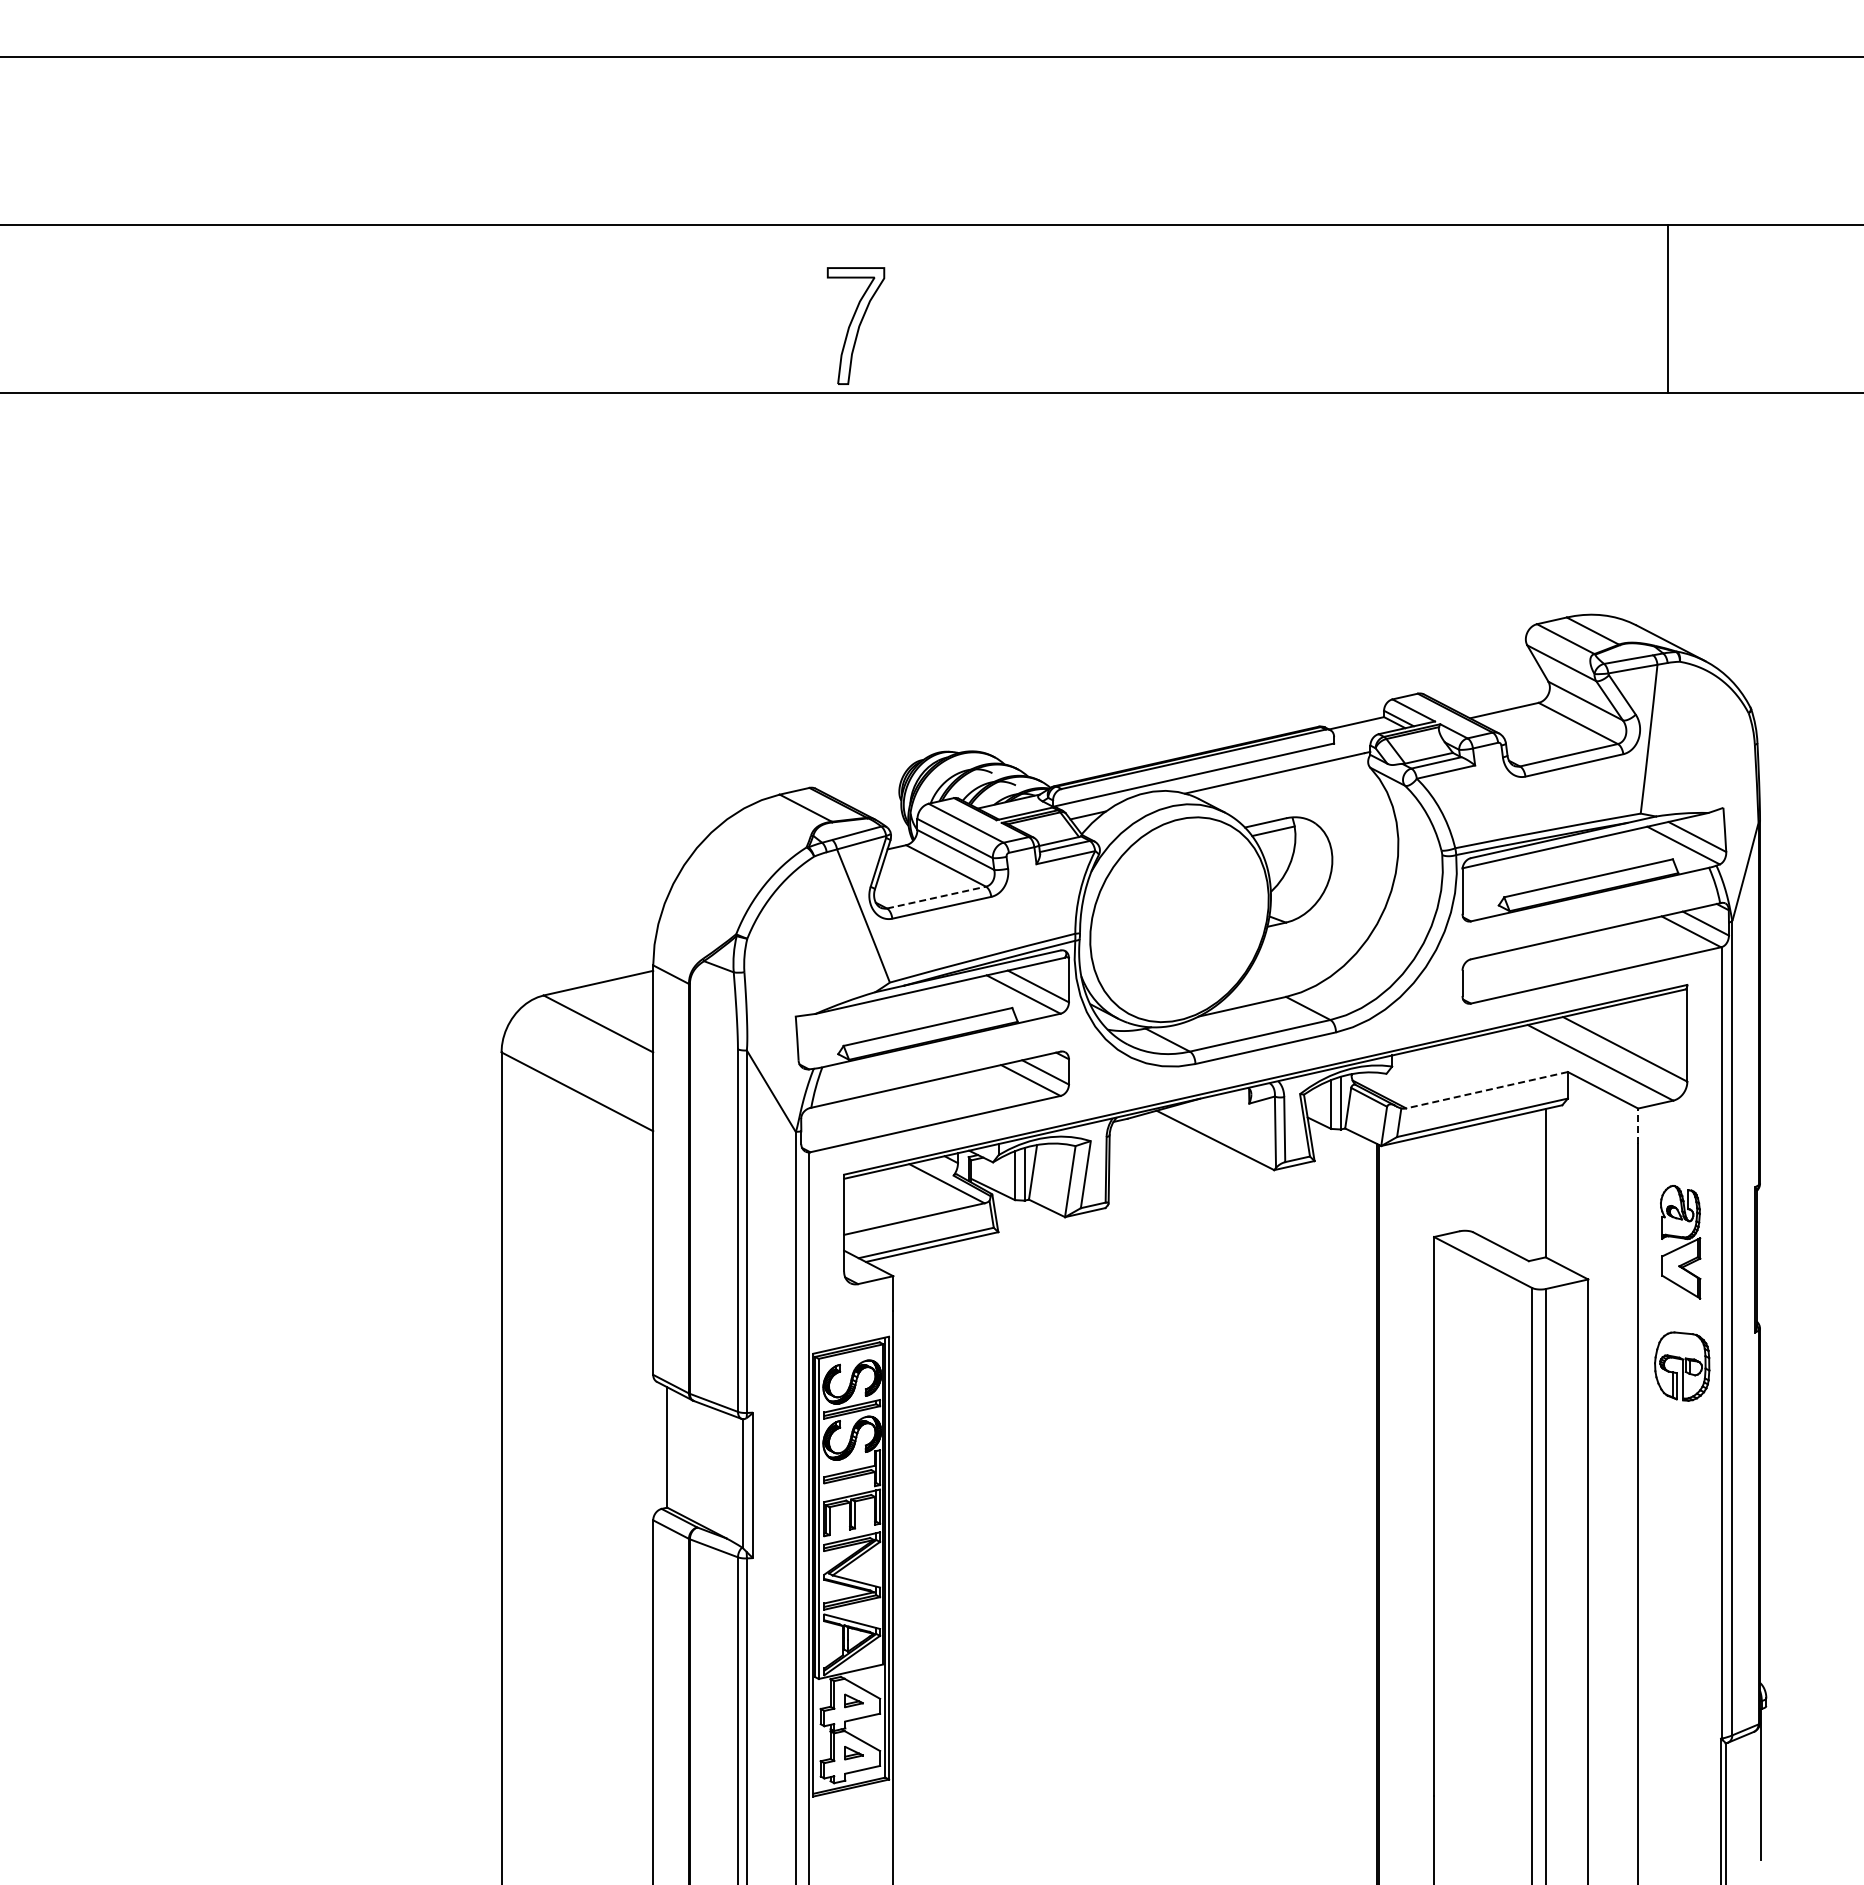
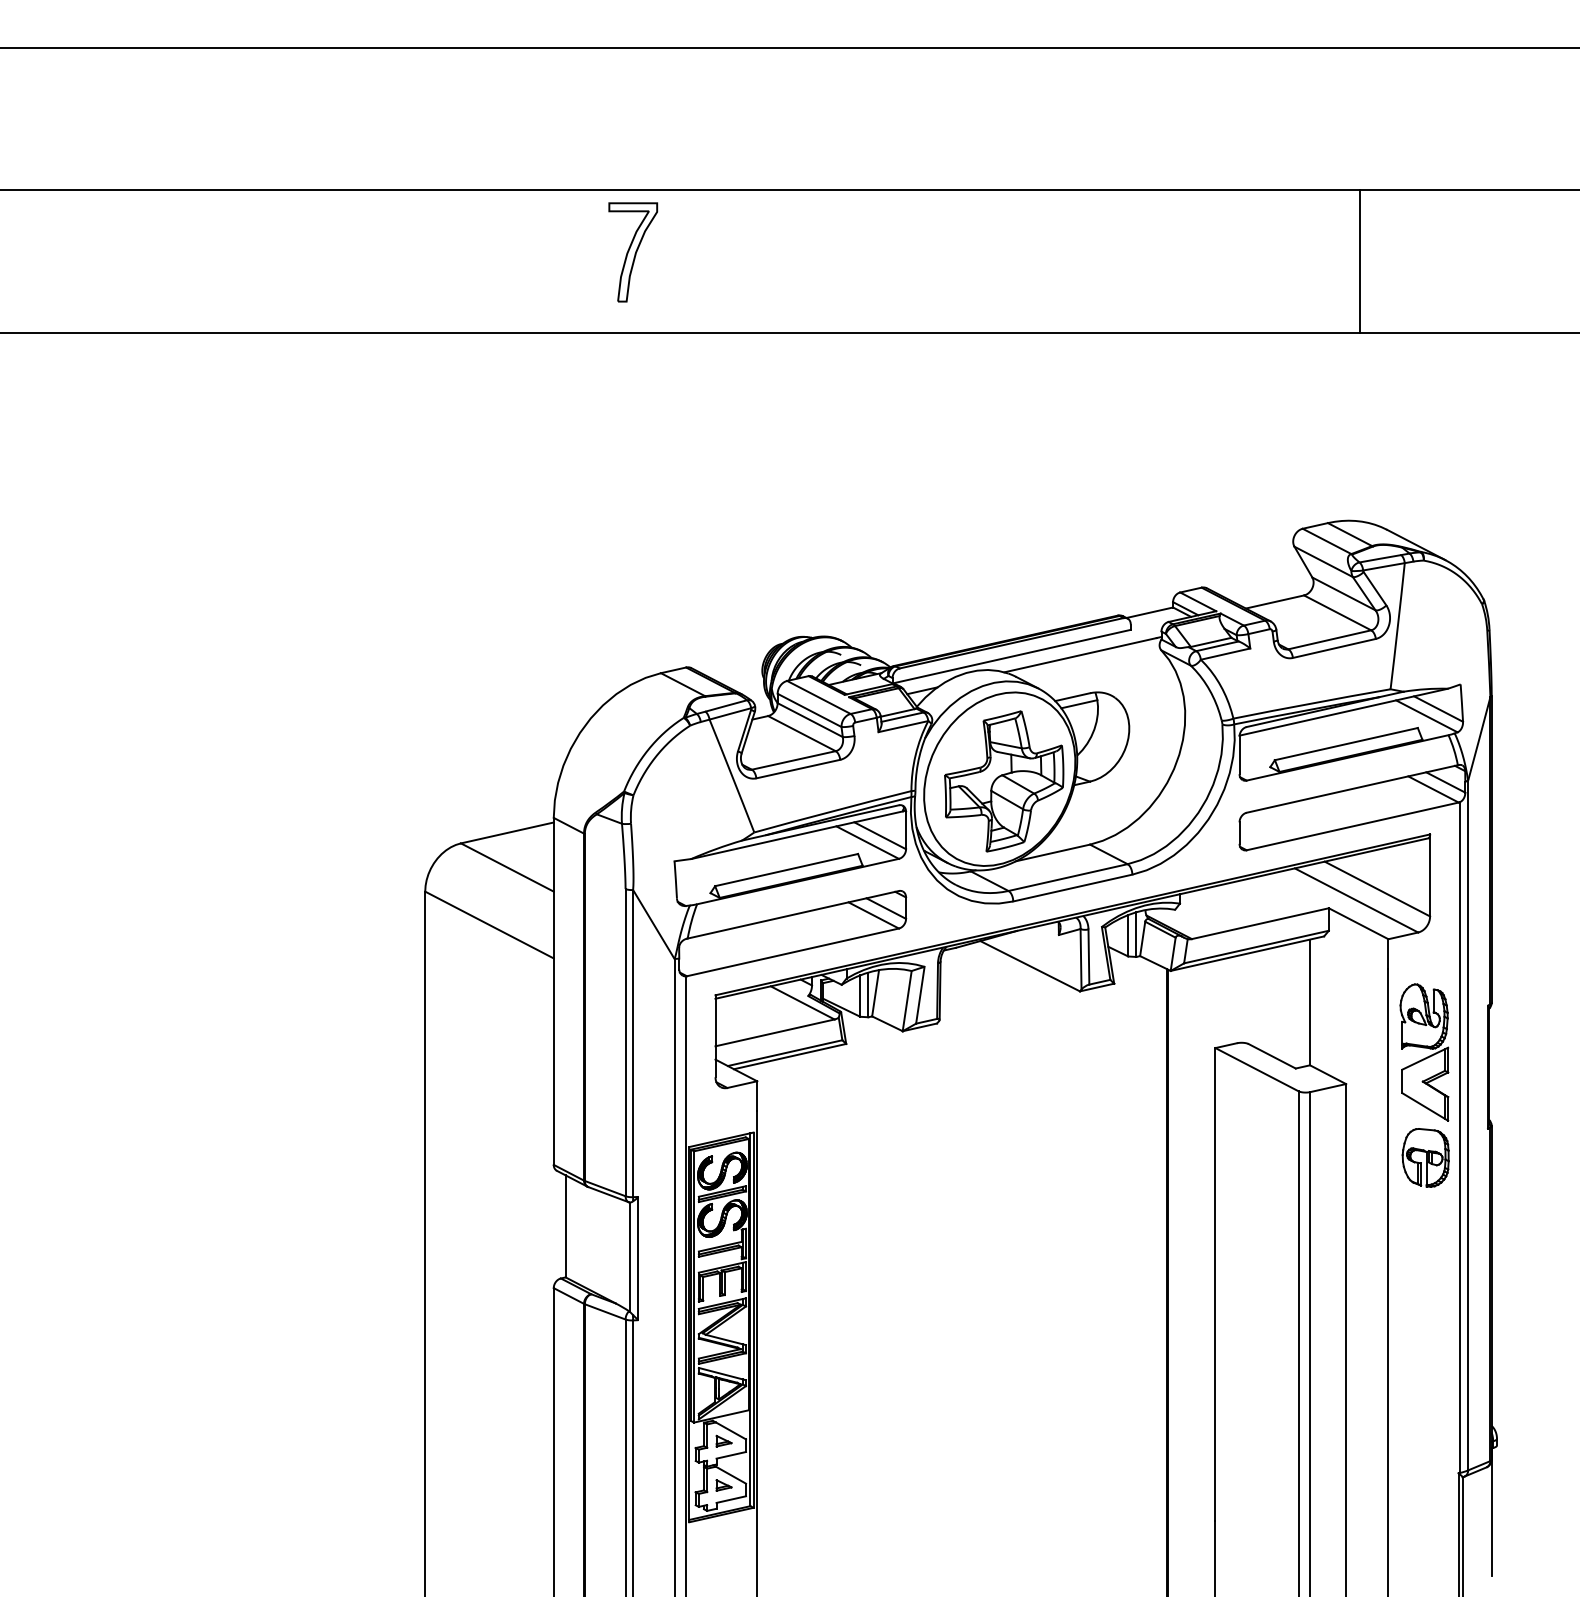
line: (1667, 308) -> (1359, 261), moved
part: (855, 325) -> (632, 251), moved
line: (936, 897) -> (793, 760), dashed -> solid
part: (1184, 922) -> (1003, 781), added
line: (1487, 1090) -> (1260, 923), dashed -> solid
line: (1638, 1125) -> (1388, 953), dashed -> solid
part: (1680, 1241) -> (1424, 1051), size x1.43

